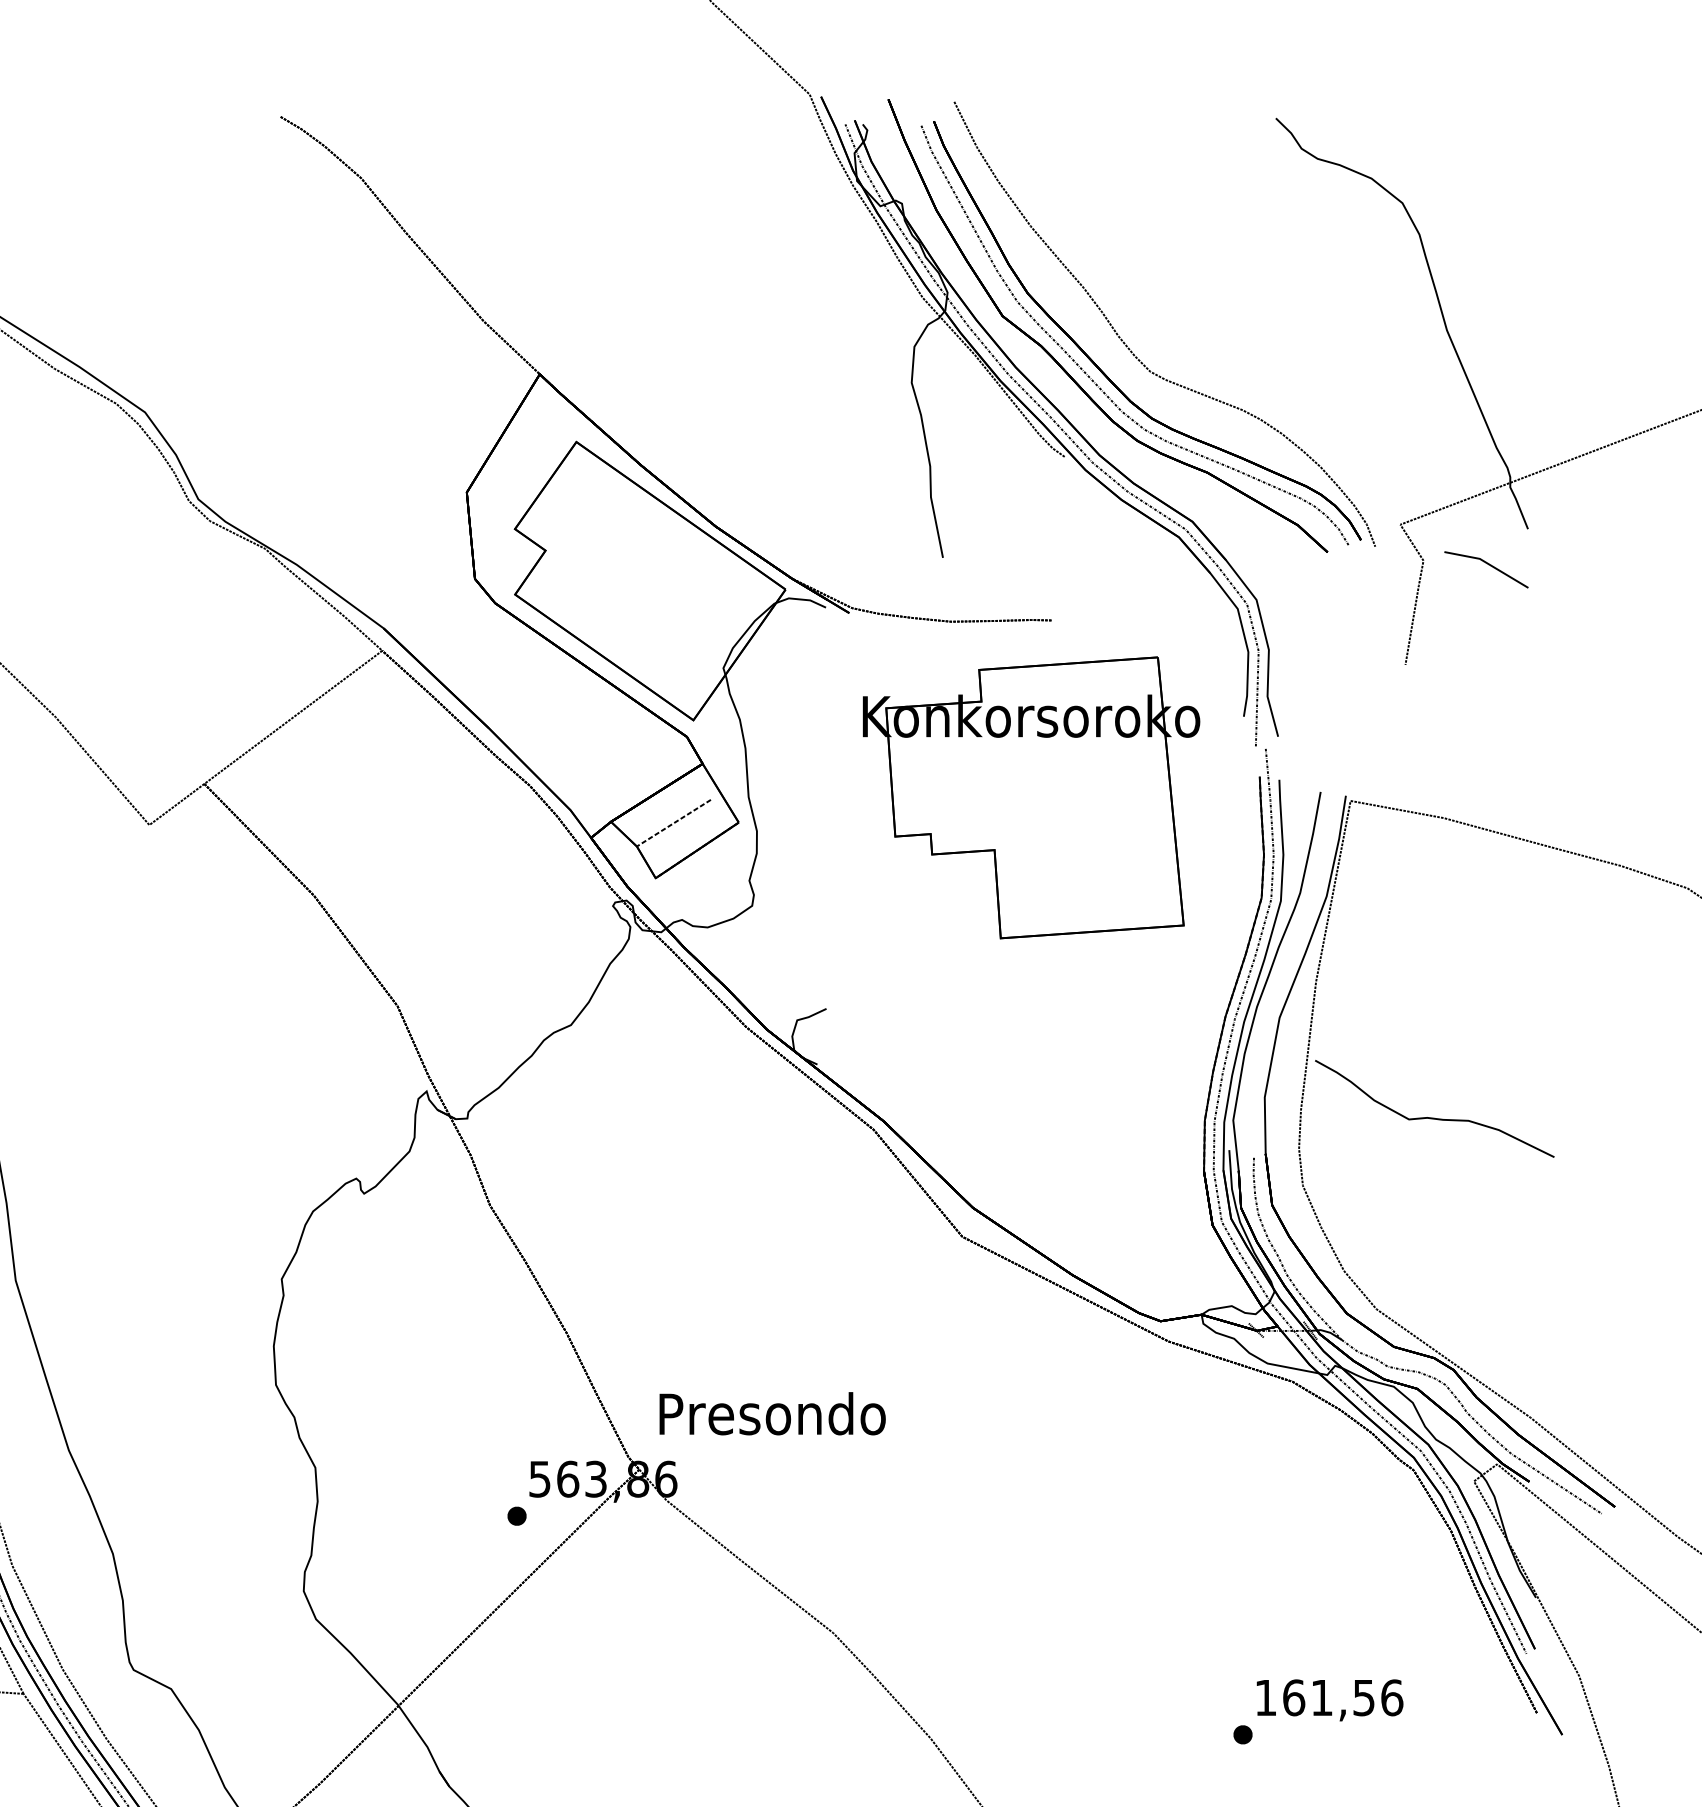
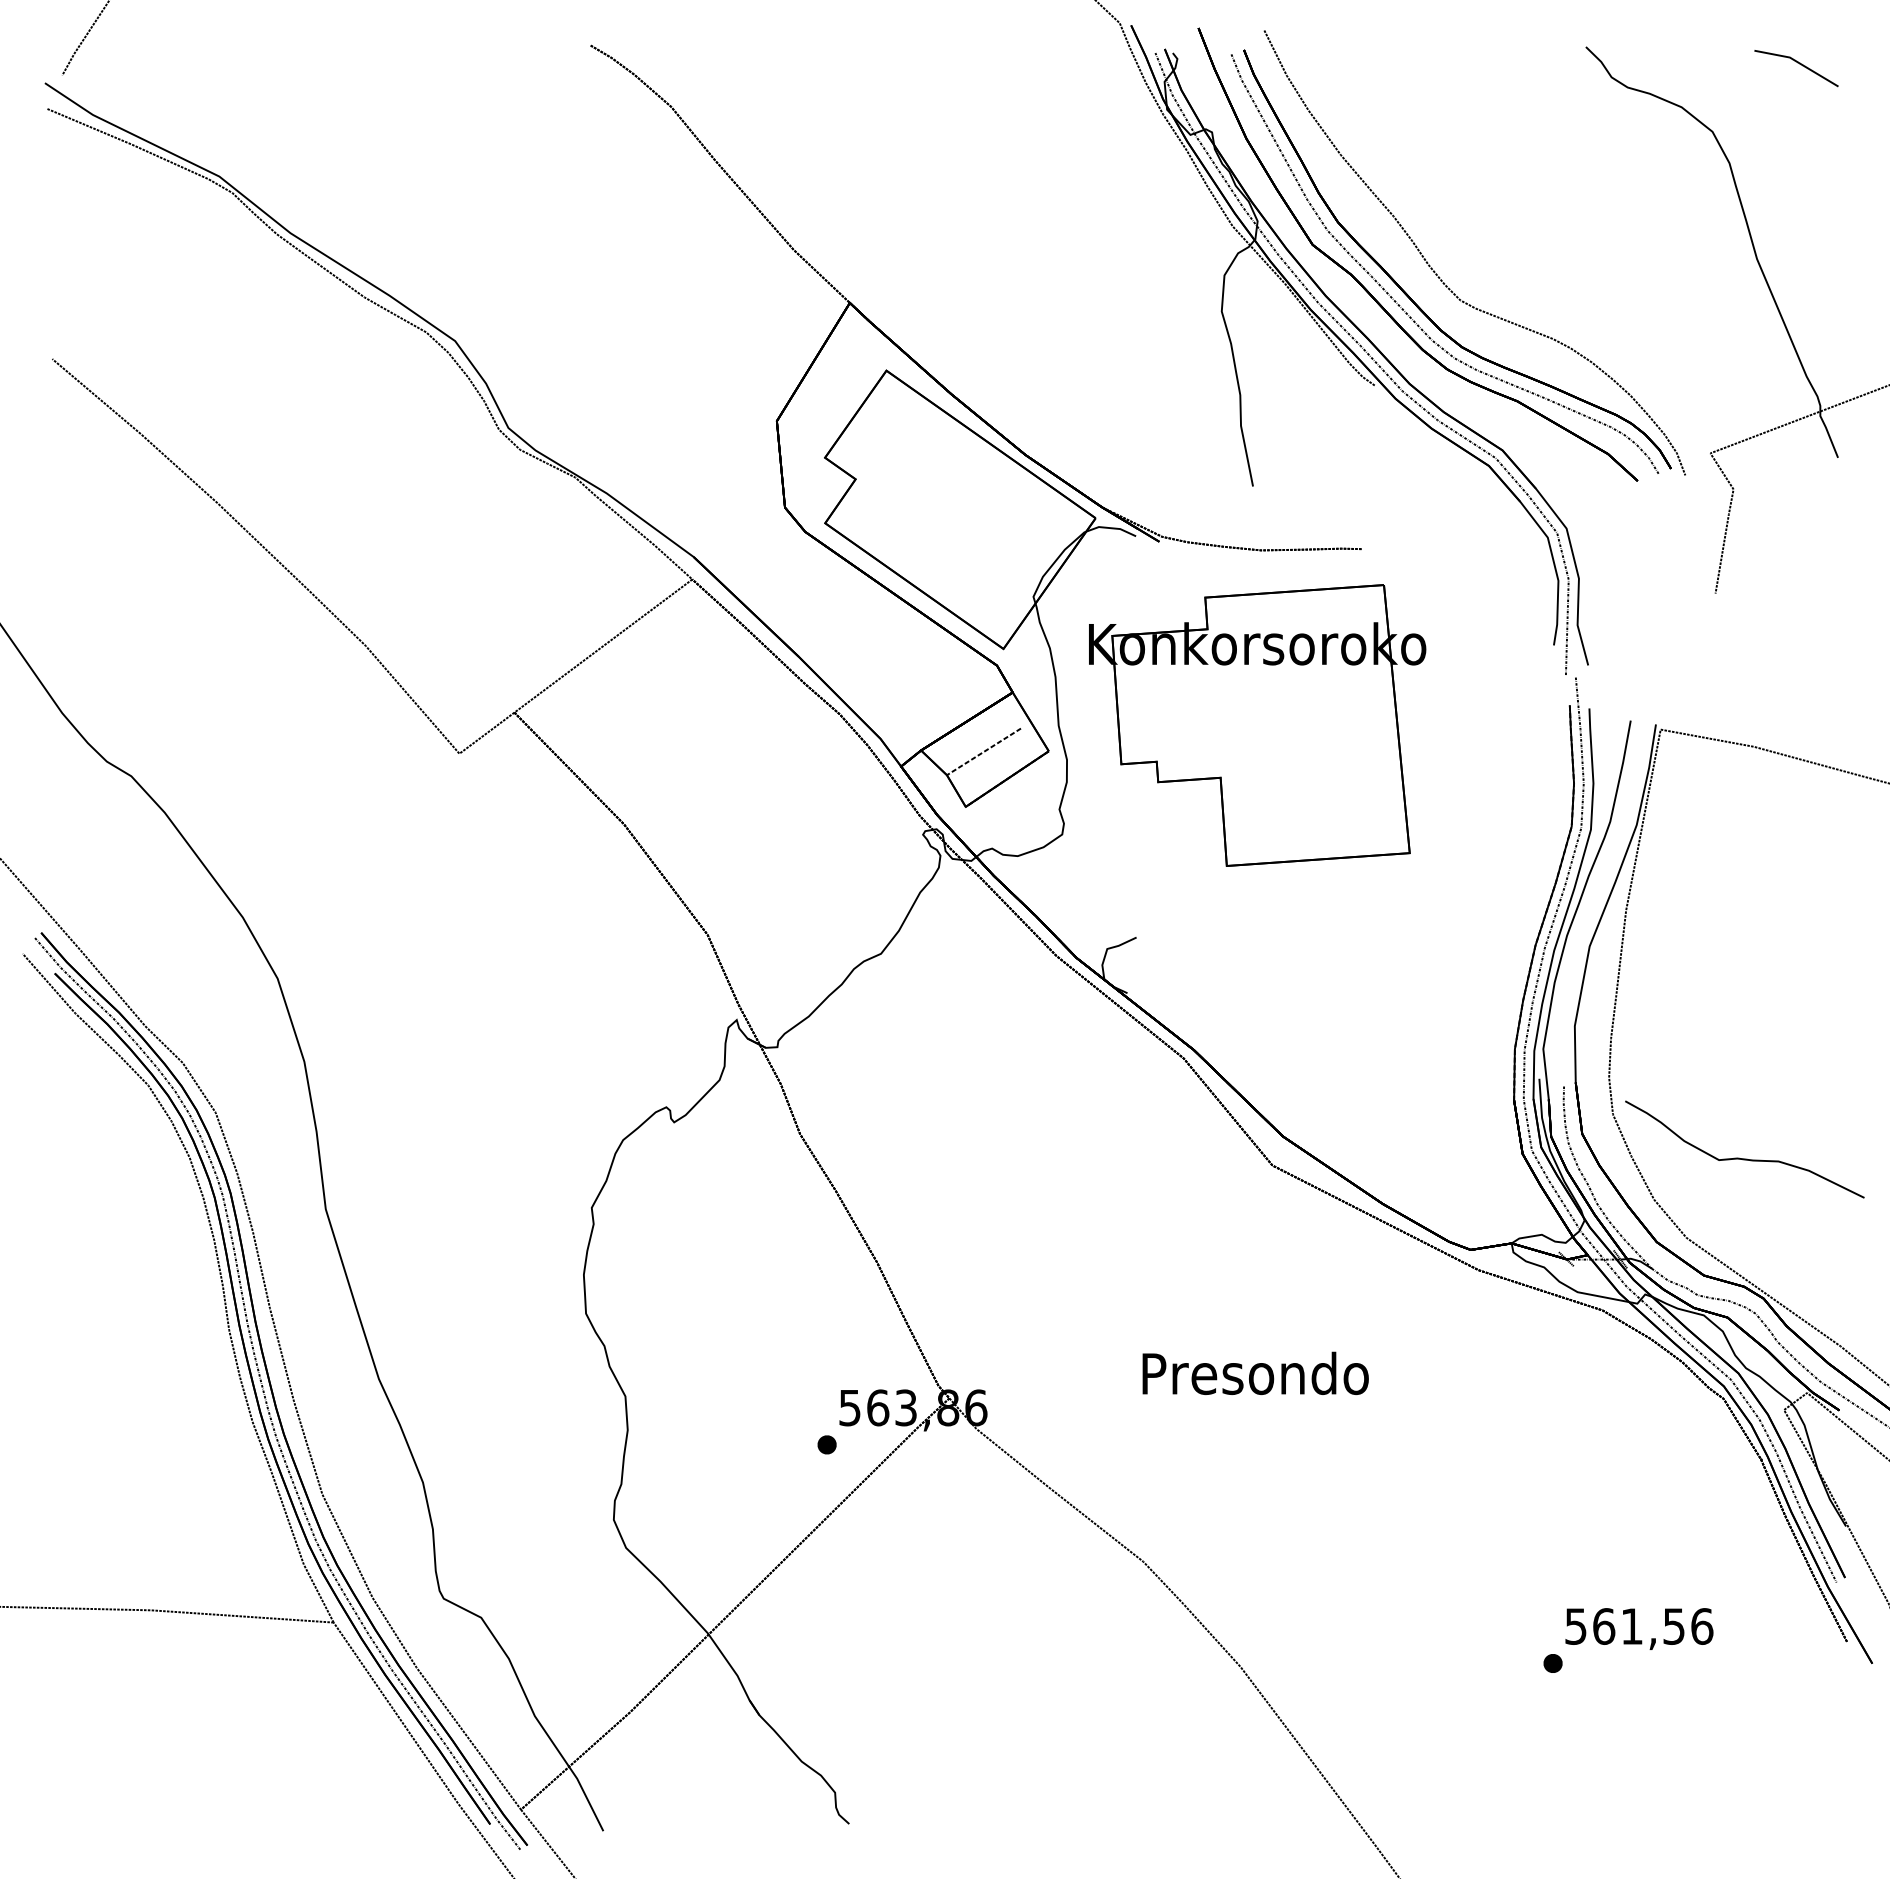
line: (1489, 565) -> (1799, 64), moved
part: (1031, 797) -> (1257, 725), moved
curve: (1434, 1117) -> (1744, 1158), moved
text: (772, 1412) -> (1255, 1372), moved
text: (1265, 1697) -> (1575, 1626), 161,56 -> 561,56

